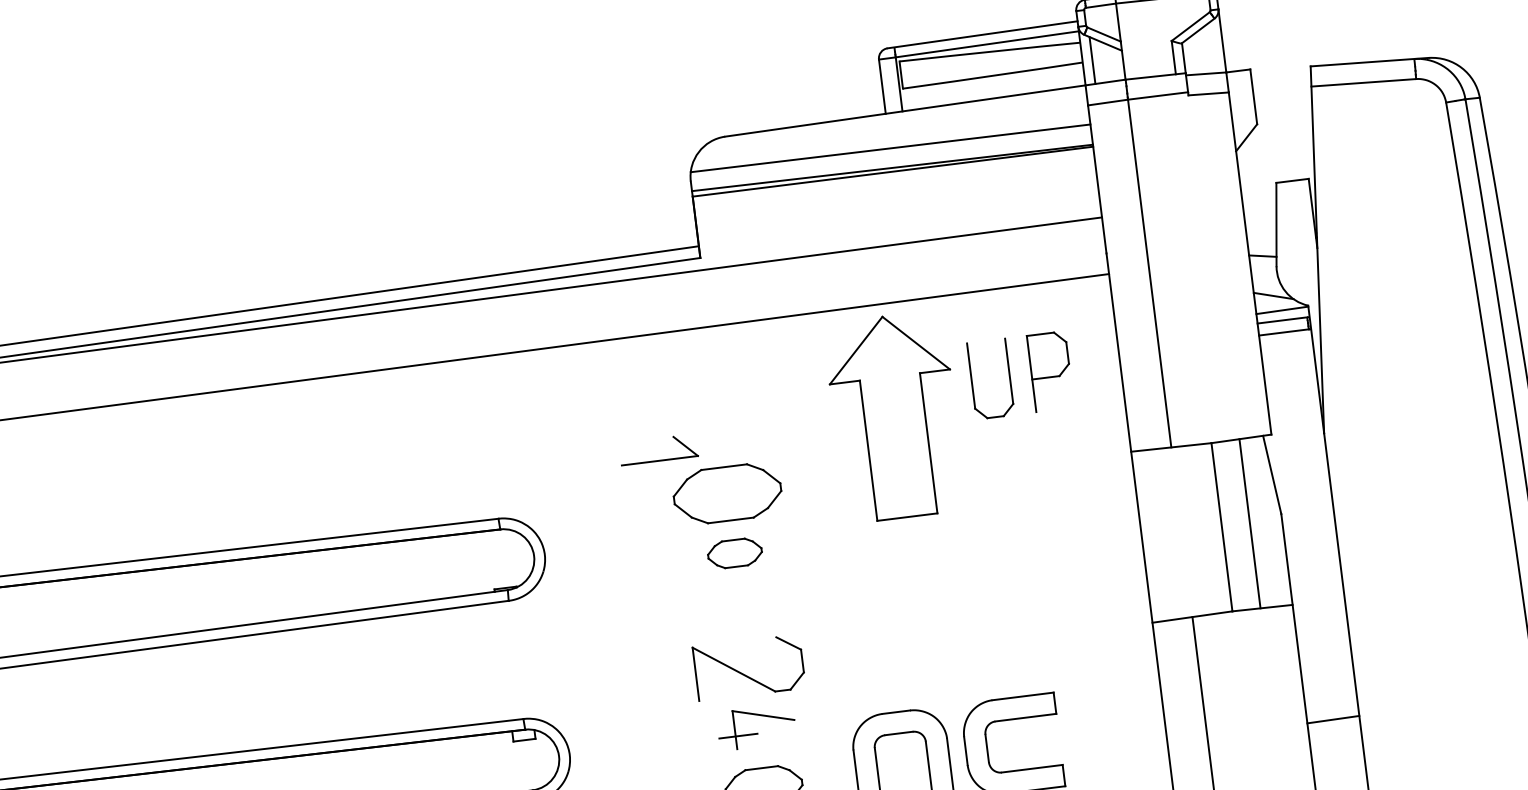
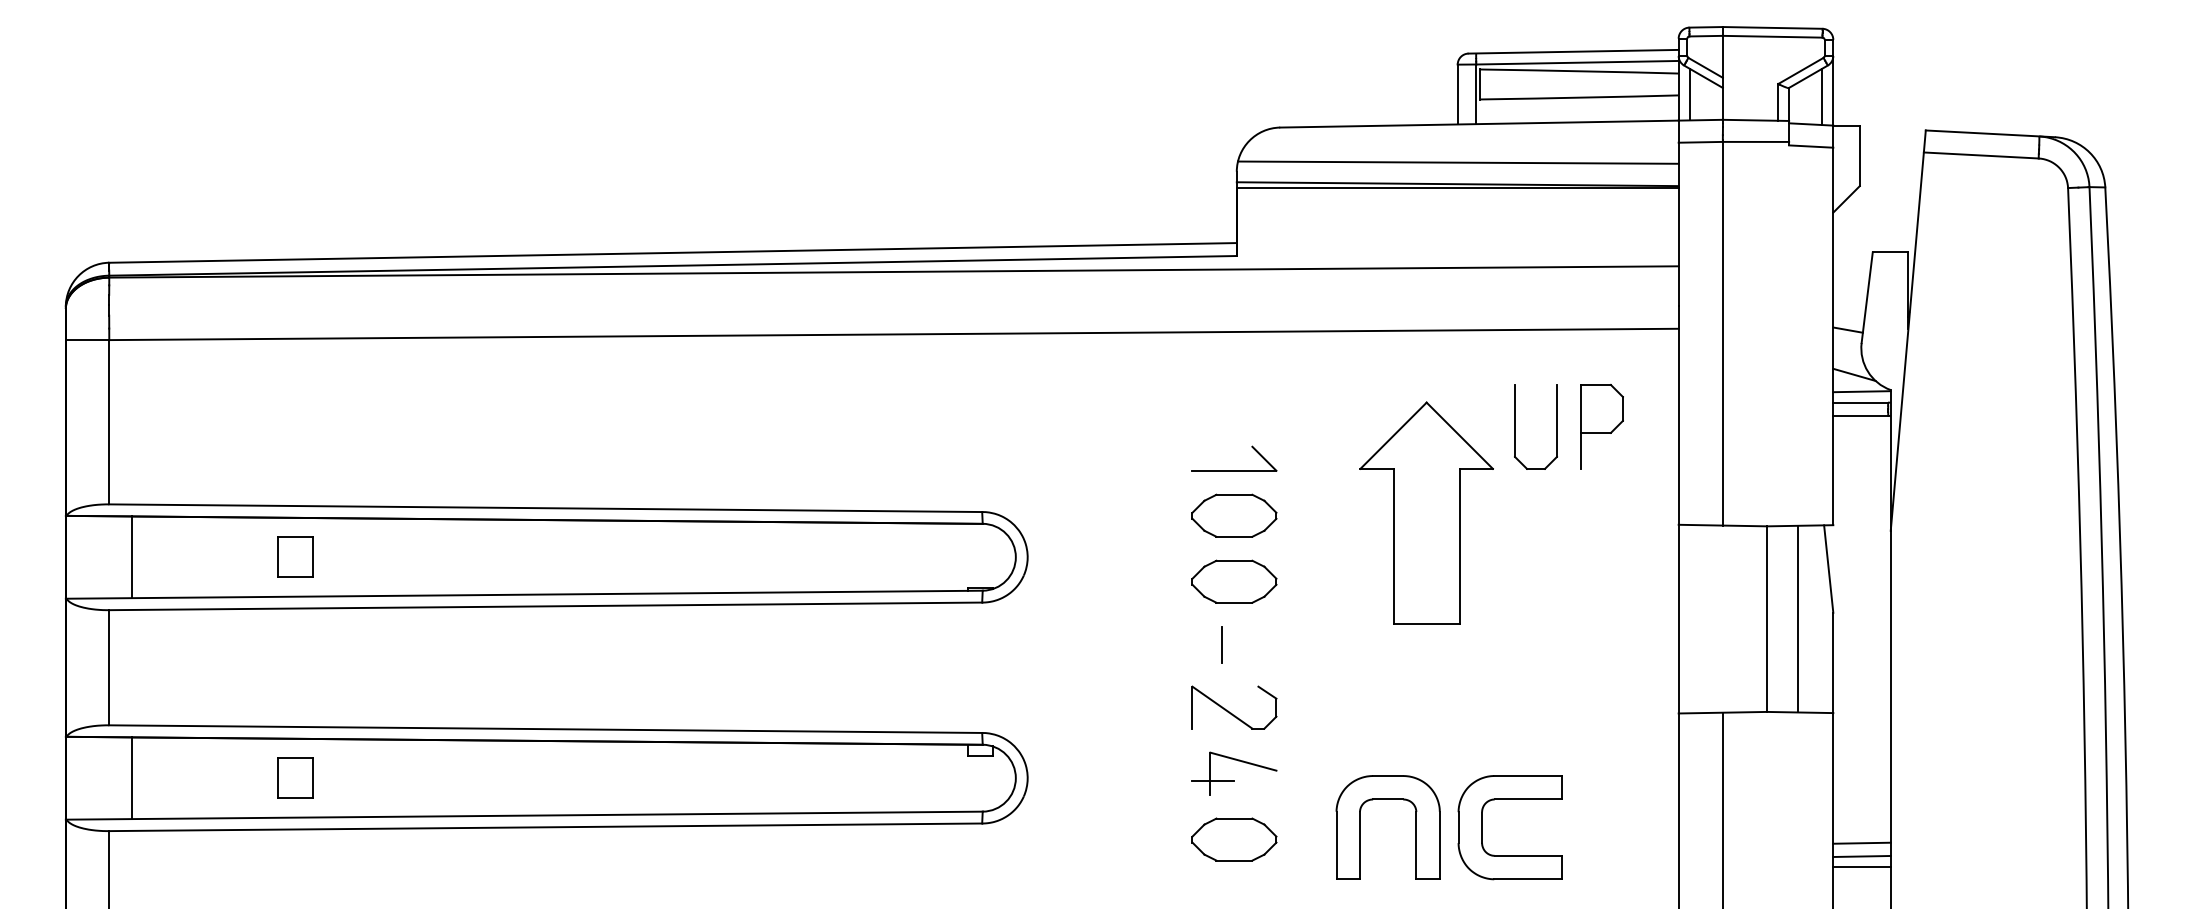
line: (1213, 47) -> (1822, 96), added
part: (894, 416) -> (1426, 512), moved
part: (659, 460) -> (1234, 470), moved
part: (727, 493) -> (1234, 515), size x0.71
part: (735, 553) -> (1234, 581), size x1.43
line: (731, 611) -> (1222, 644), added
part: (749, 667) -> (1234, 707), size x0.71
line: (1334, 731) -> (1861, 856), added
line: (1335, 740) -> (1861, 866), added

